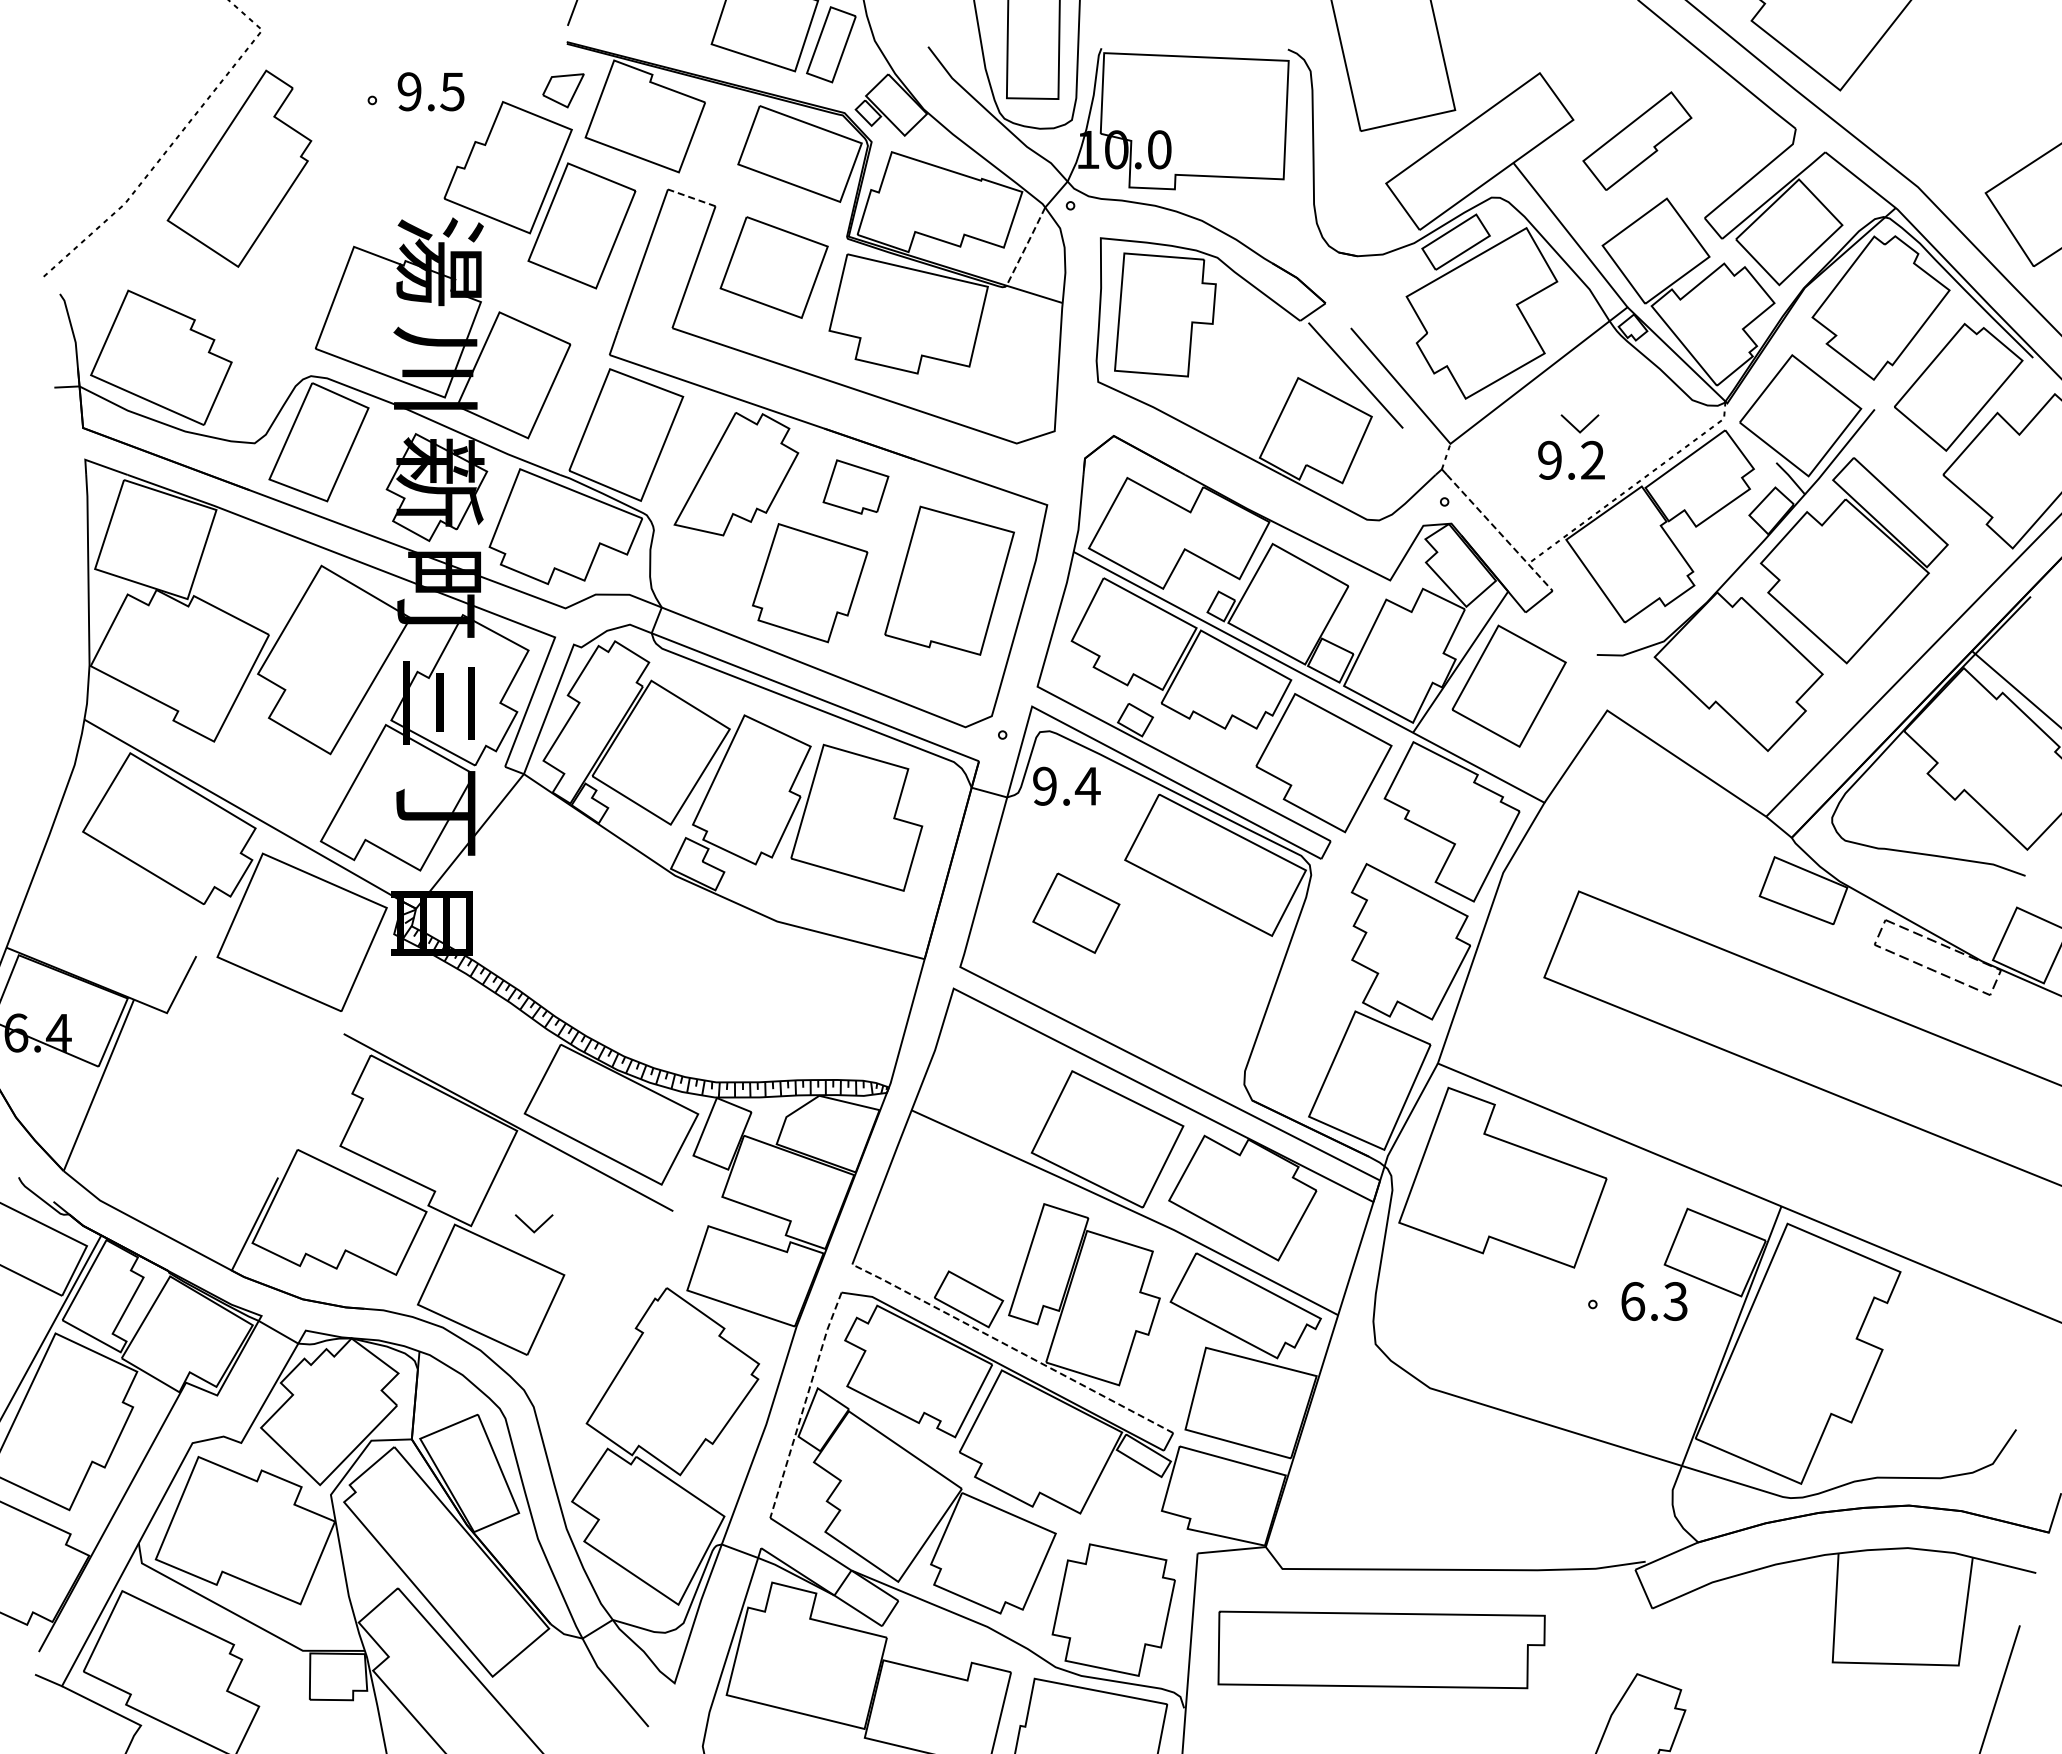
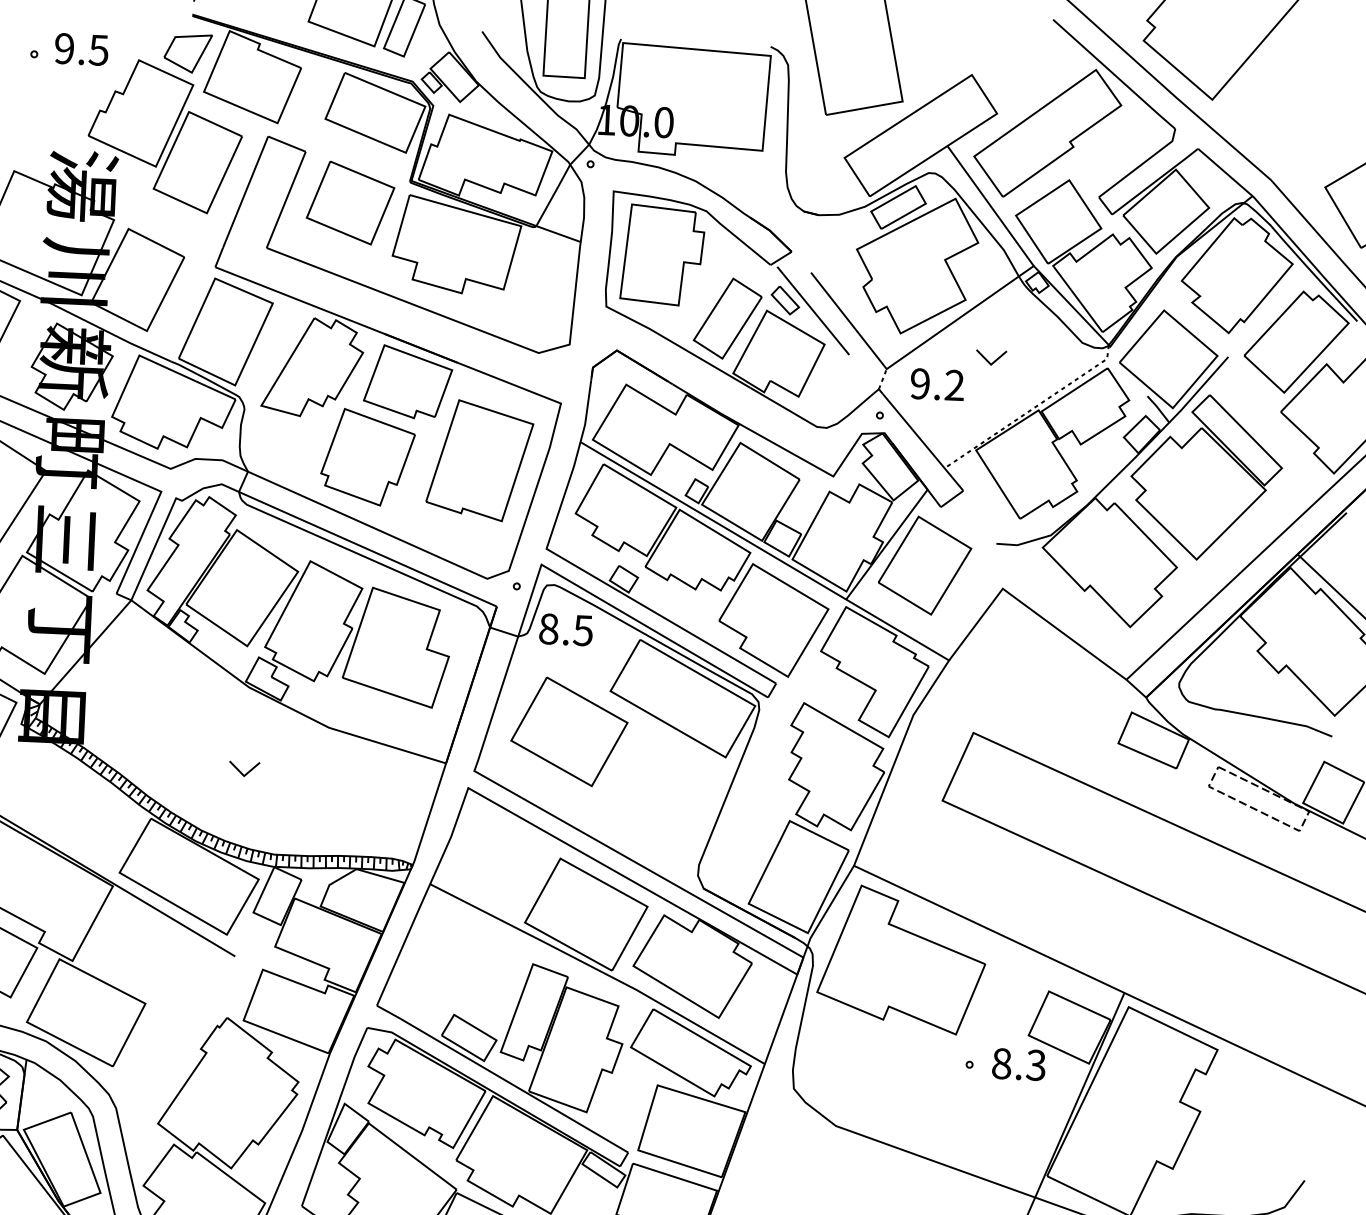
part: (563, 90) -> (188, 53), size x1.43
part: (1637, 140) -> (1047, 132), size x1.67
line: (691, 197) -> (286, 143), dashed -> solid
line: (1026, 246) -> (553, 195), dashed -> solid
part: (1320, 364) -> (785, 300), added
part: (1249, 390) -> (727, 318), added
text: (1571, 459) -> (937, 383), moved
part: (855, 486) -> (407, 381), size x1.67
line: (1500, 533) -> (923, 442), dashed -> solid
text: (1066, 785) -> (566, 629), 9.4 -> 8.5
part: (1076, 913) -> (569, 732), size x1.67
part: (533, 1223) -> (243, 768), moved
text: (1633, 1301) -> (1002, 1063), 6.3 -> 8.3
line: (1012, 1348) -> (502, 1078), dashed -> solid
line: (804, 1404) -> (333, 1116), dashed -> solid

